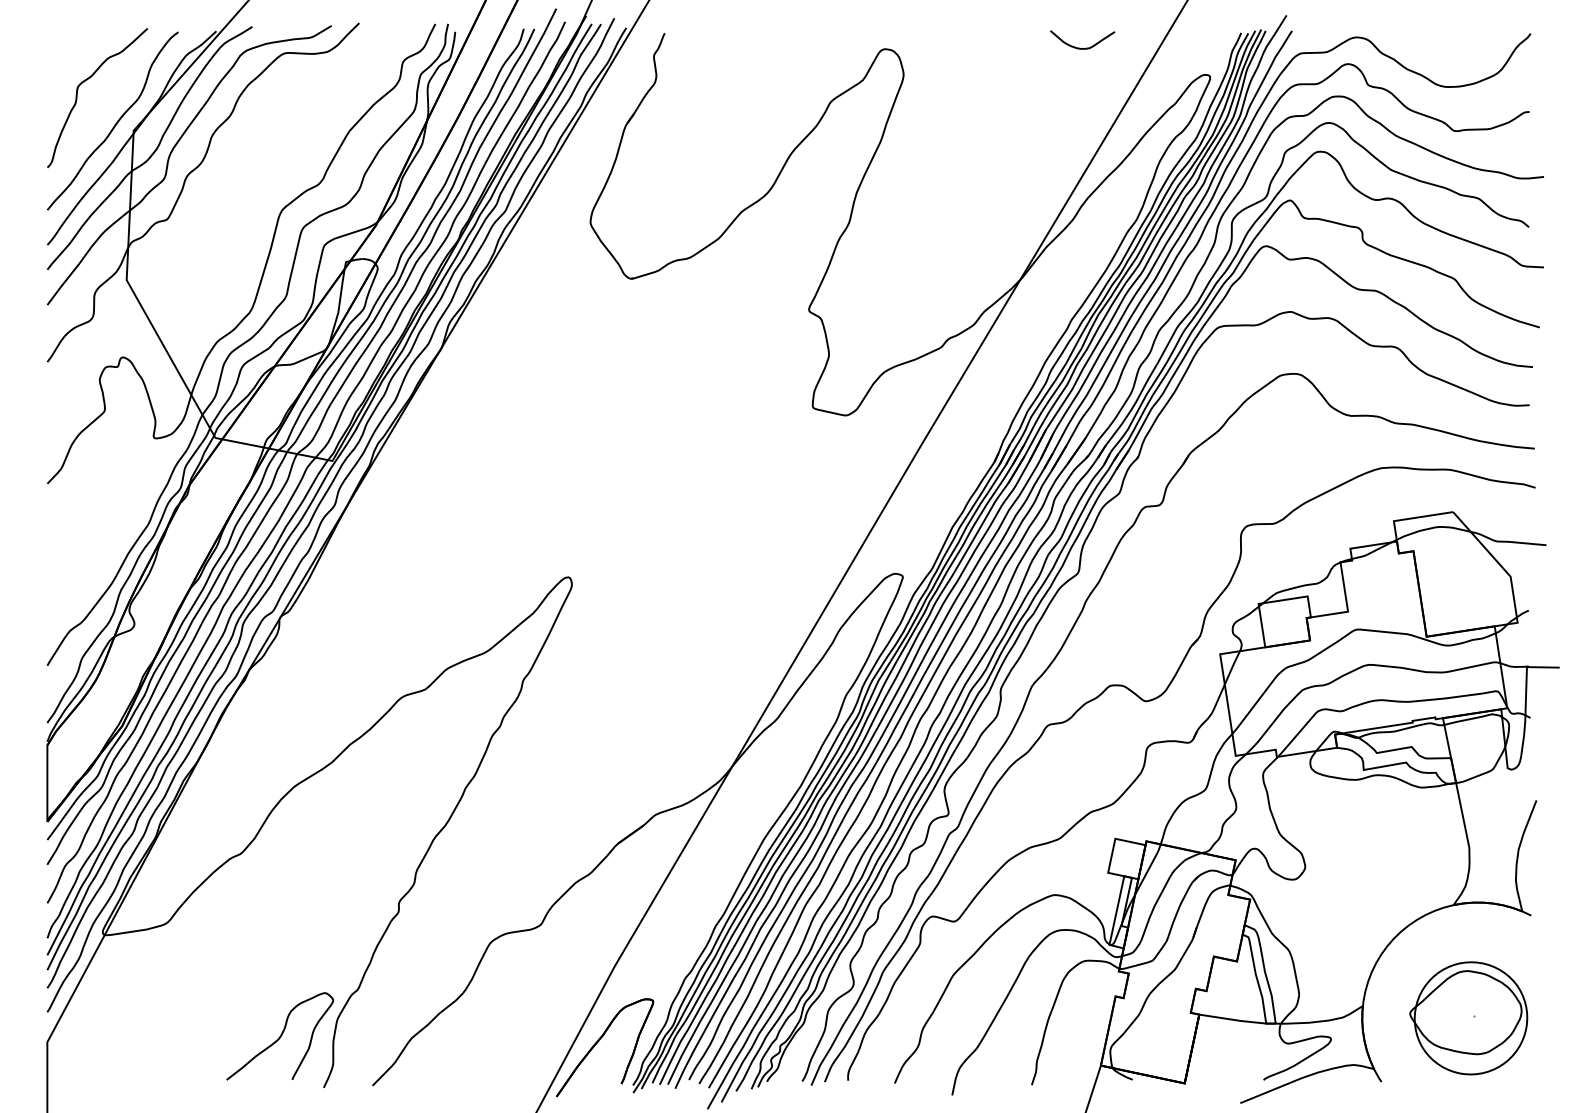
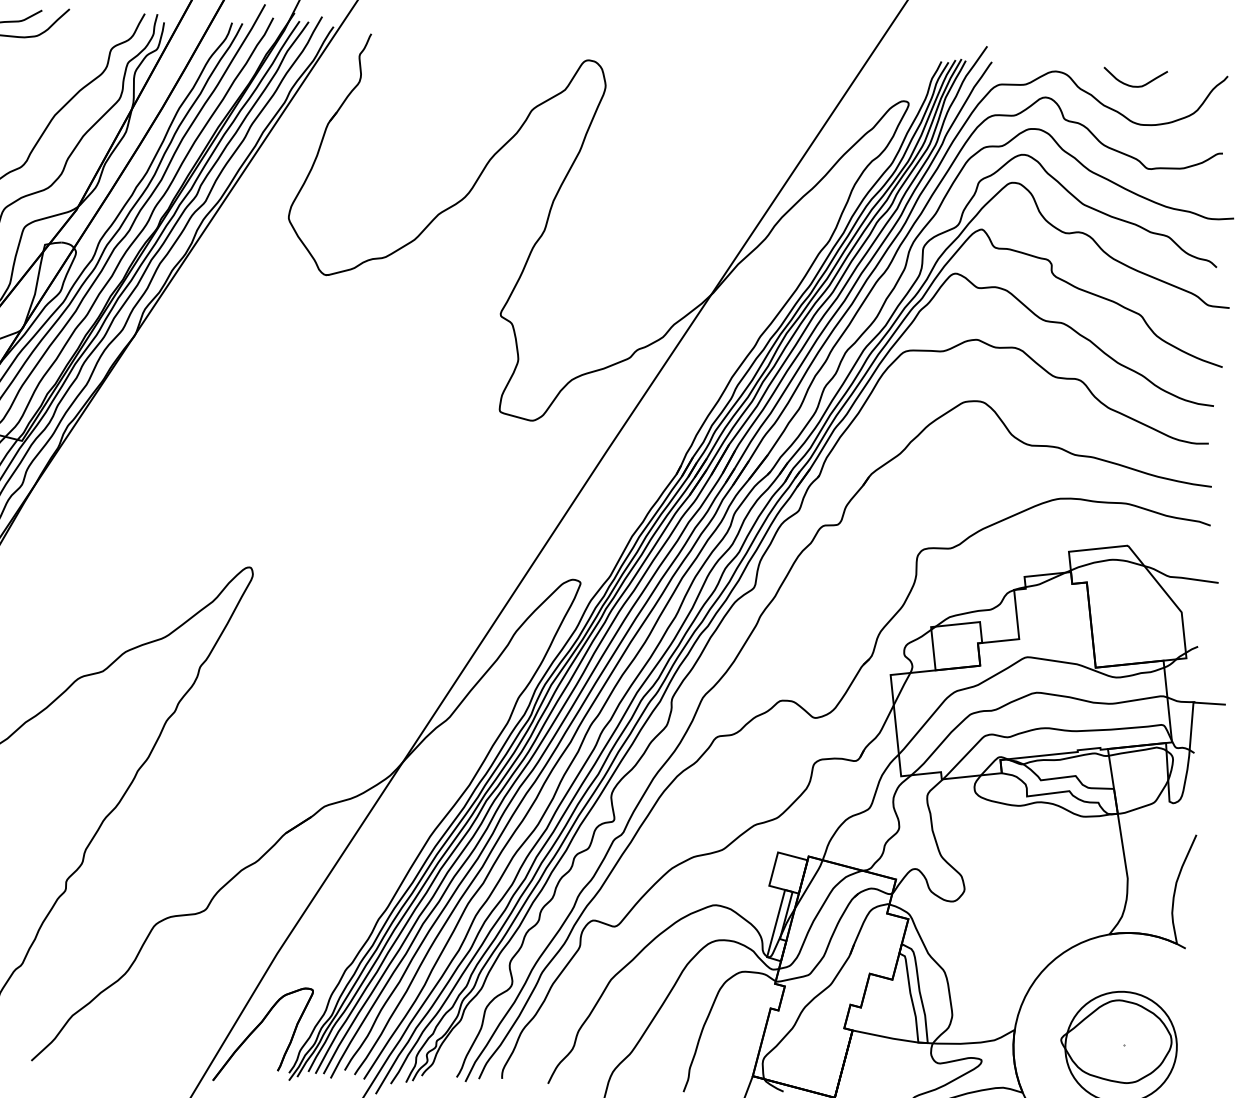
curve: (1079, 47) -> (1132, 85), moved

